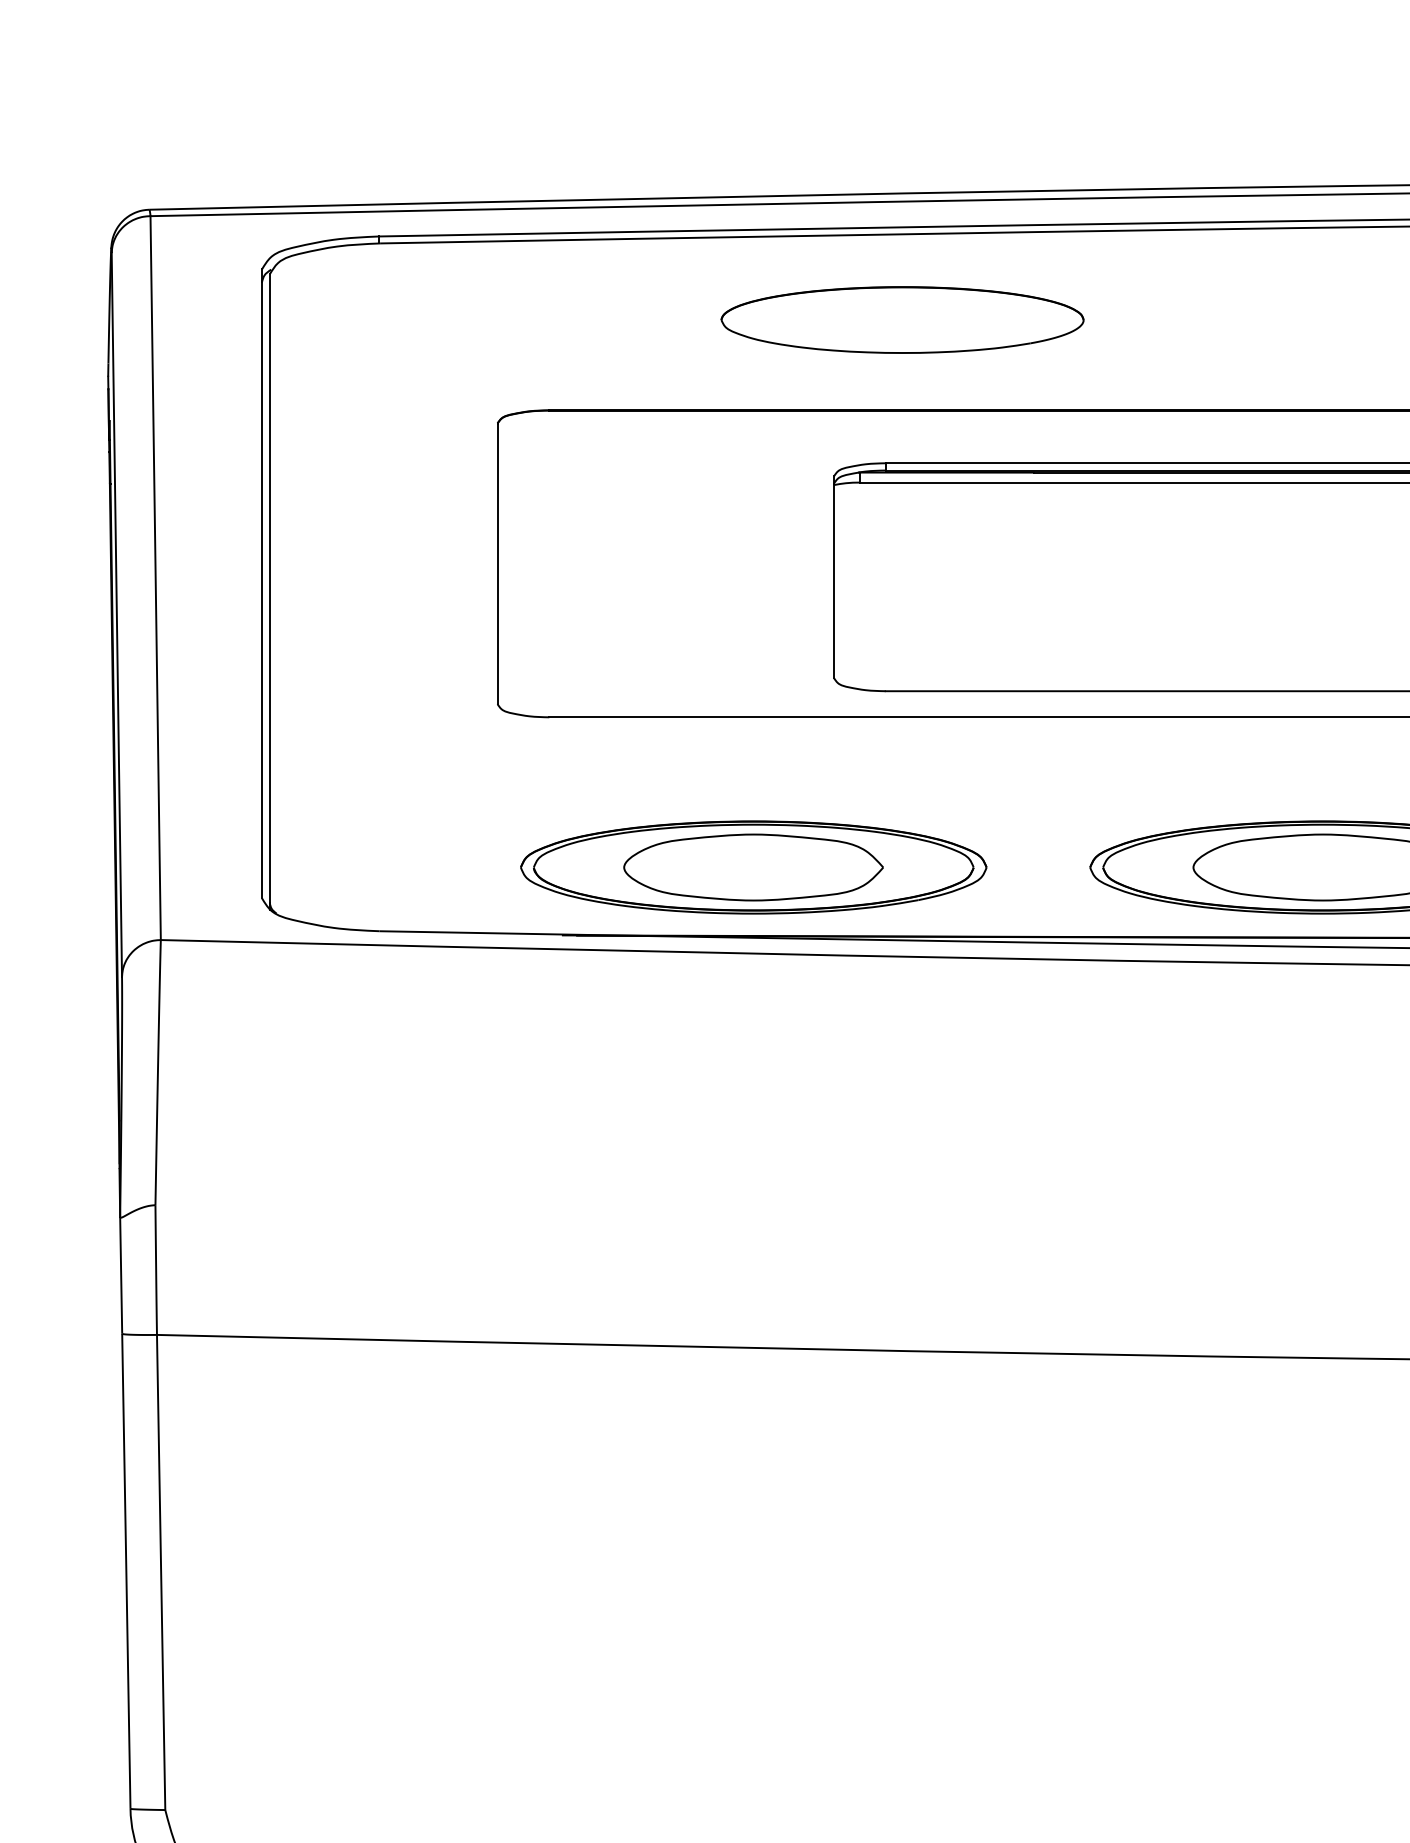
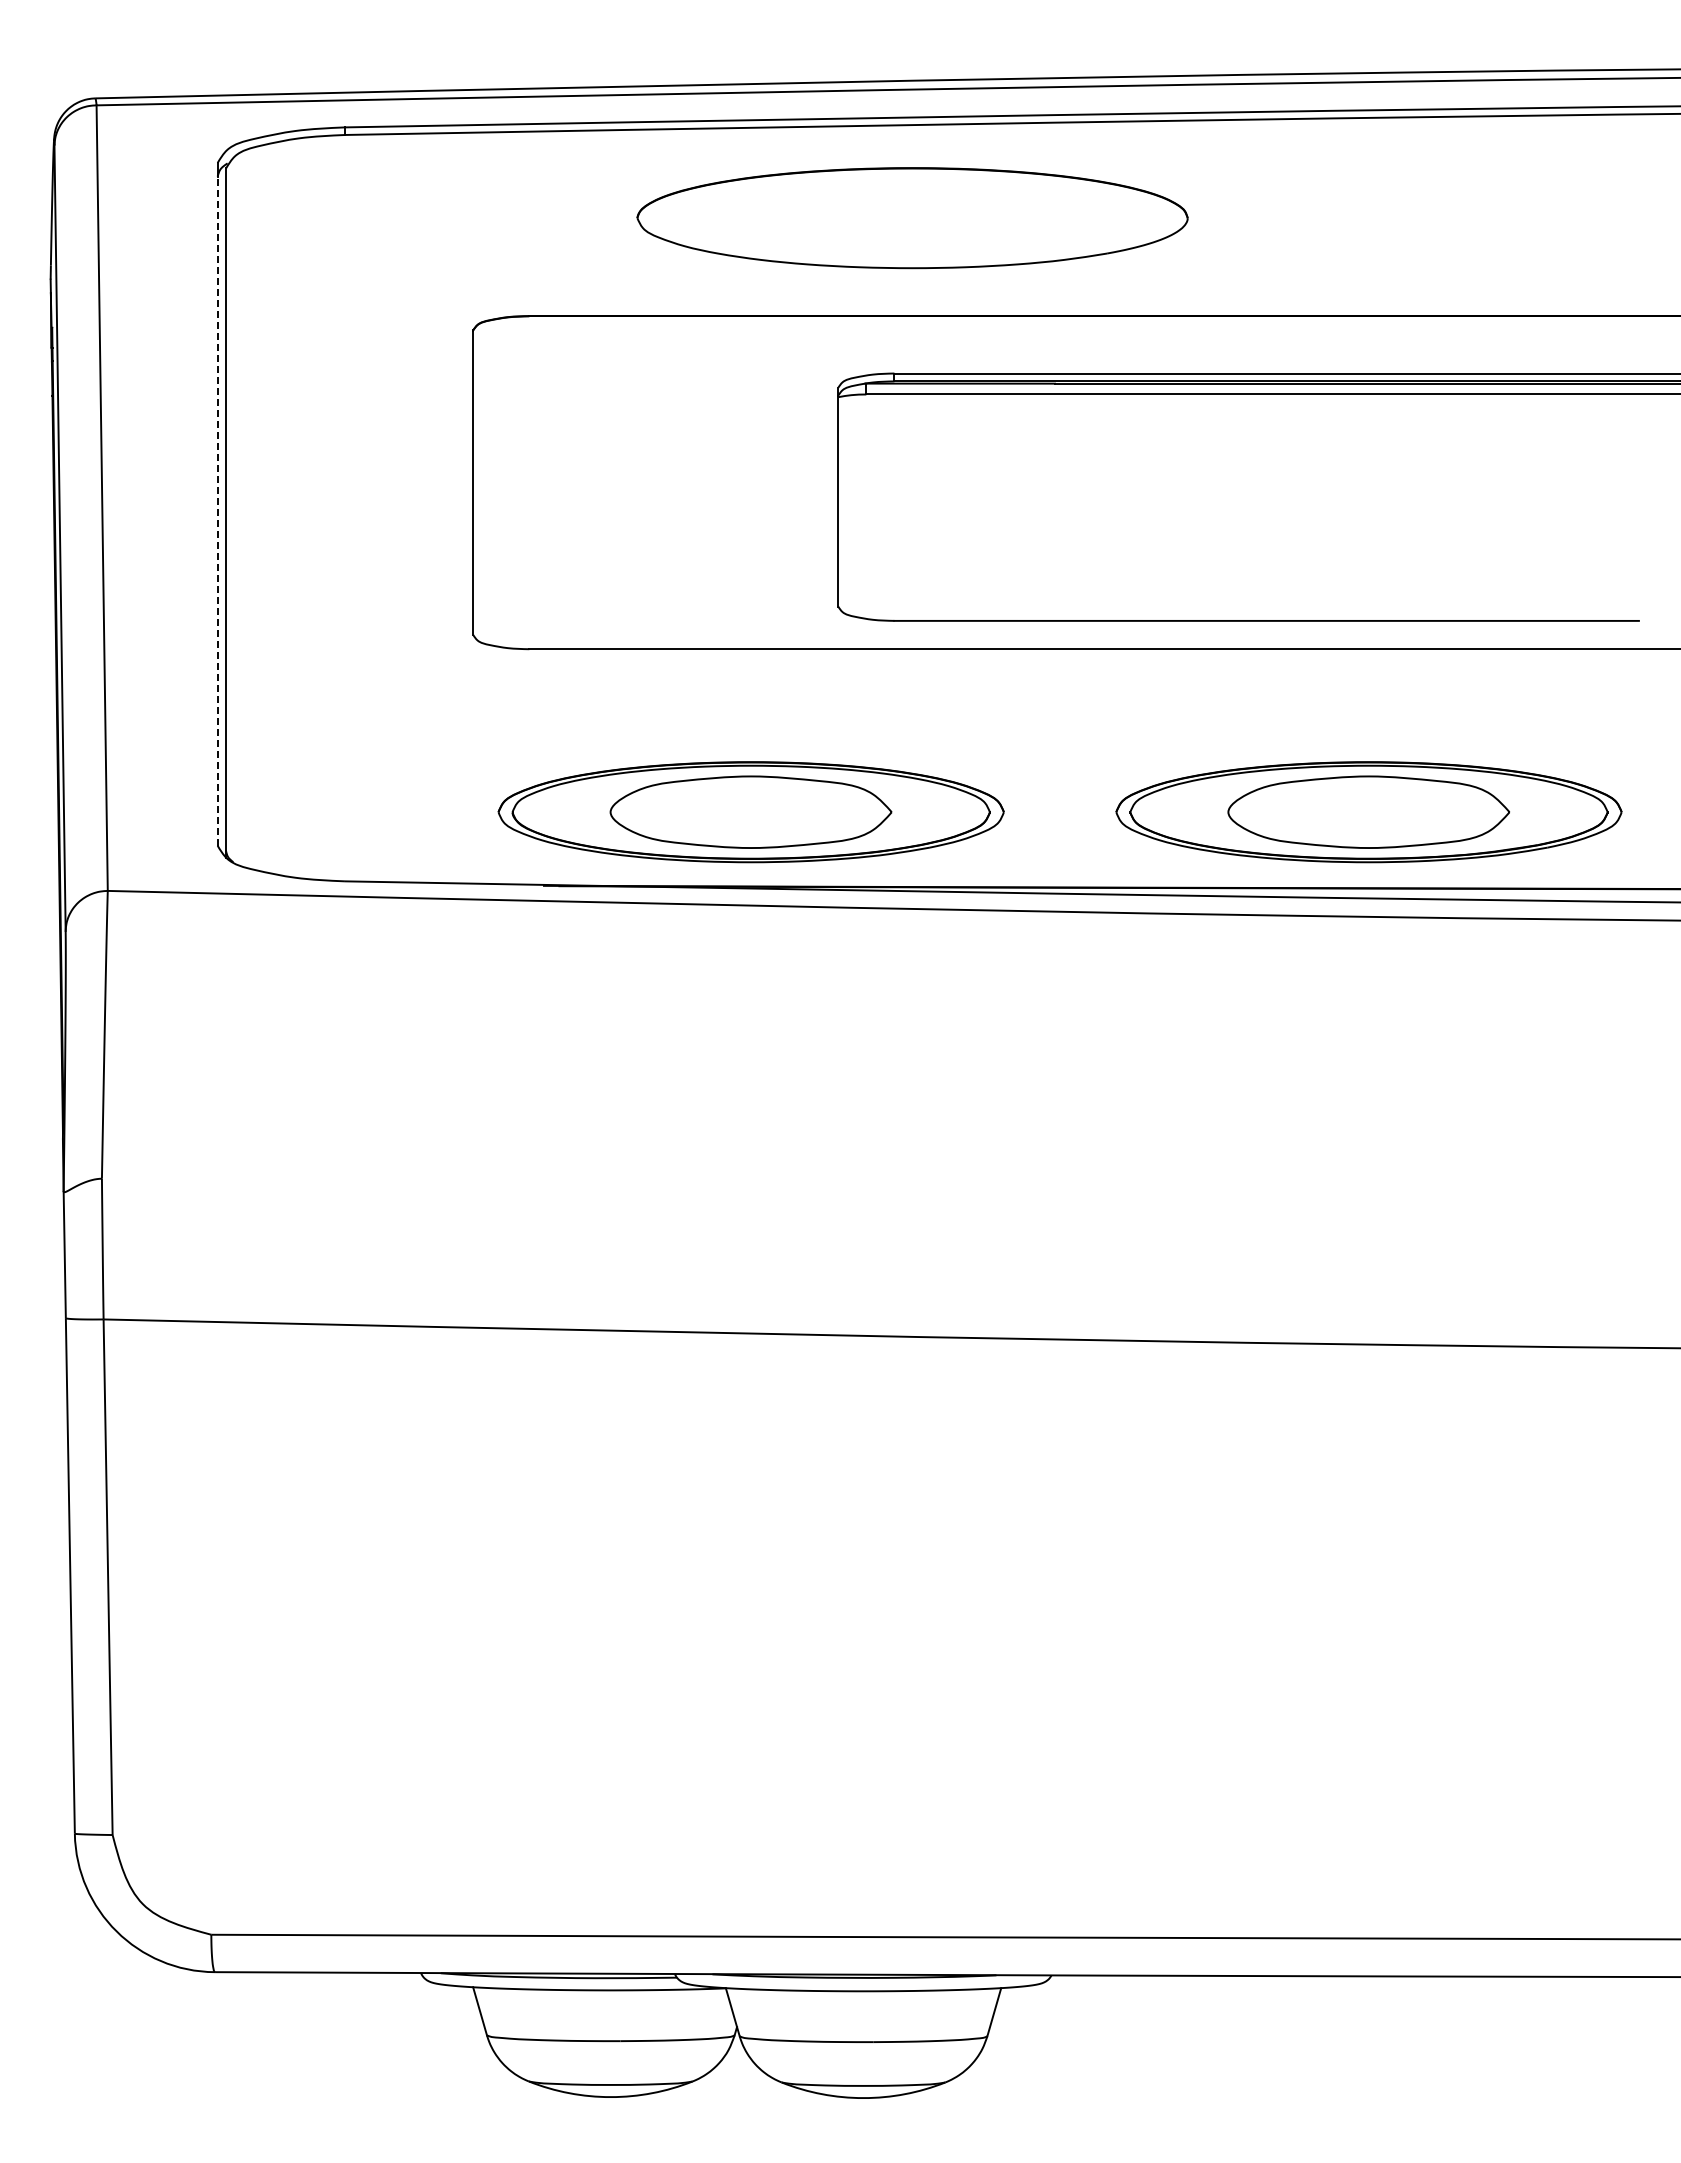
part: (902, 319) -> (912, 217), size x1.4
line: (261, 590) -> (217, 511), solid -> dashed

